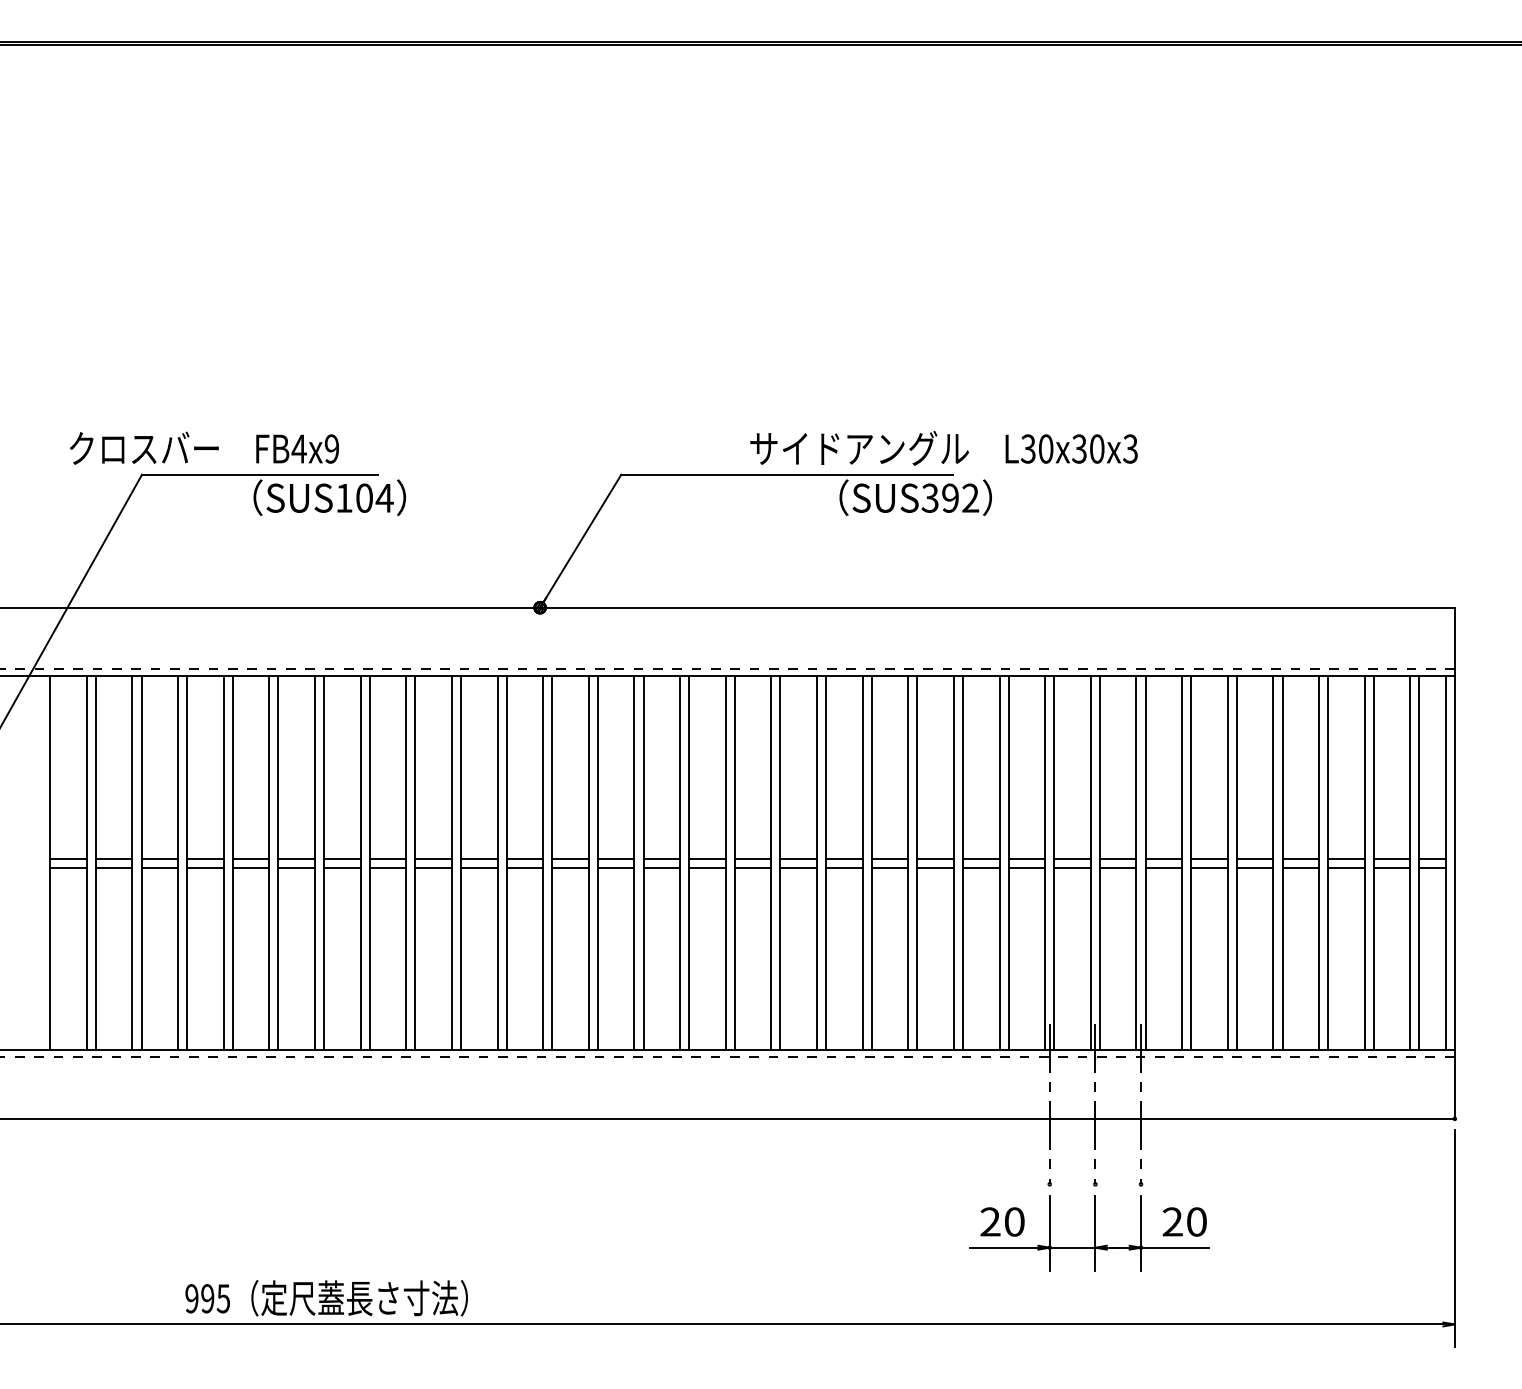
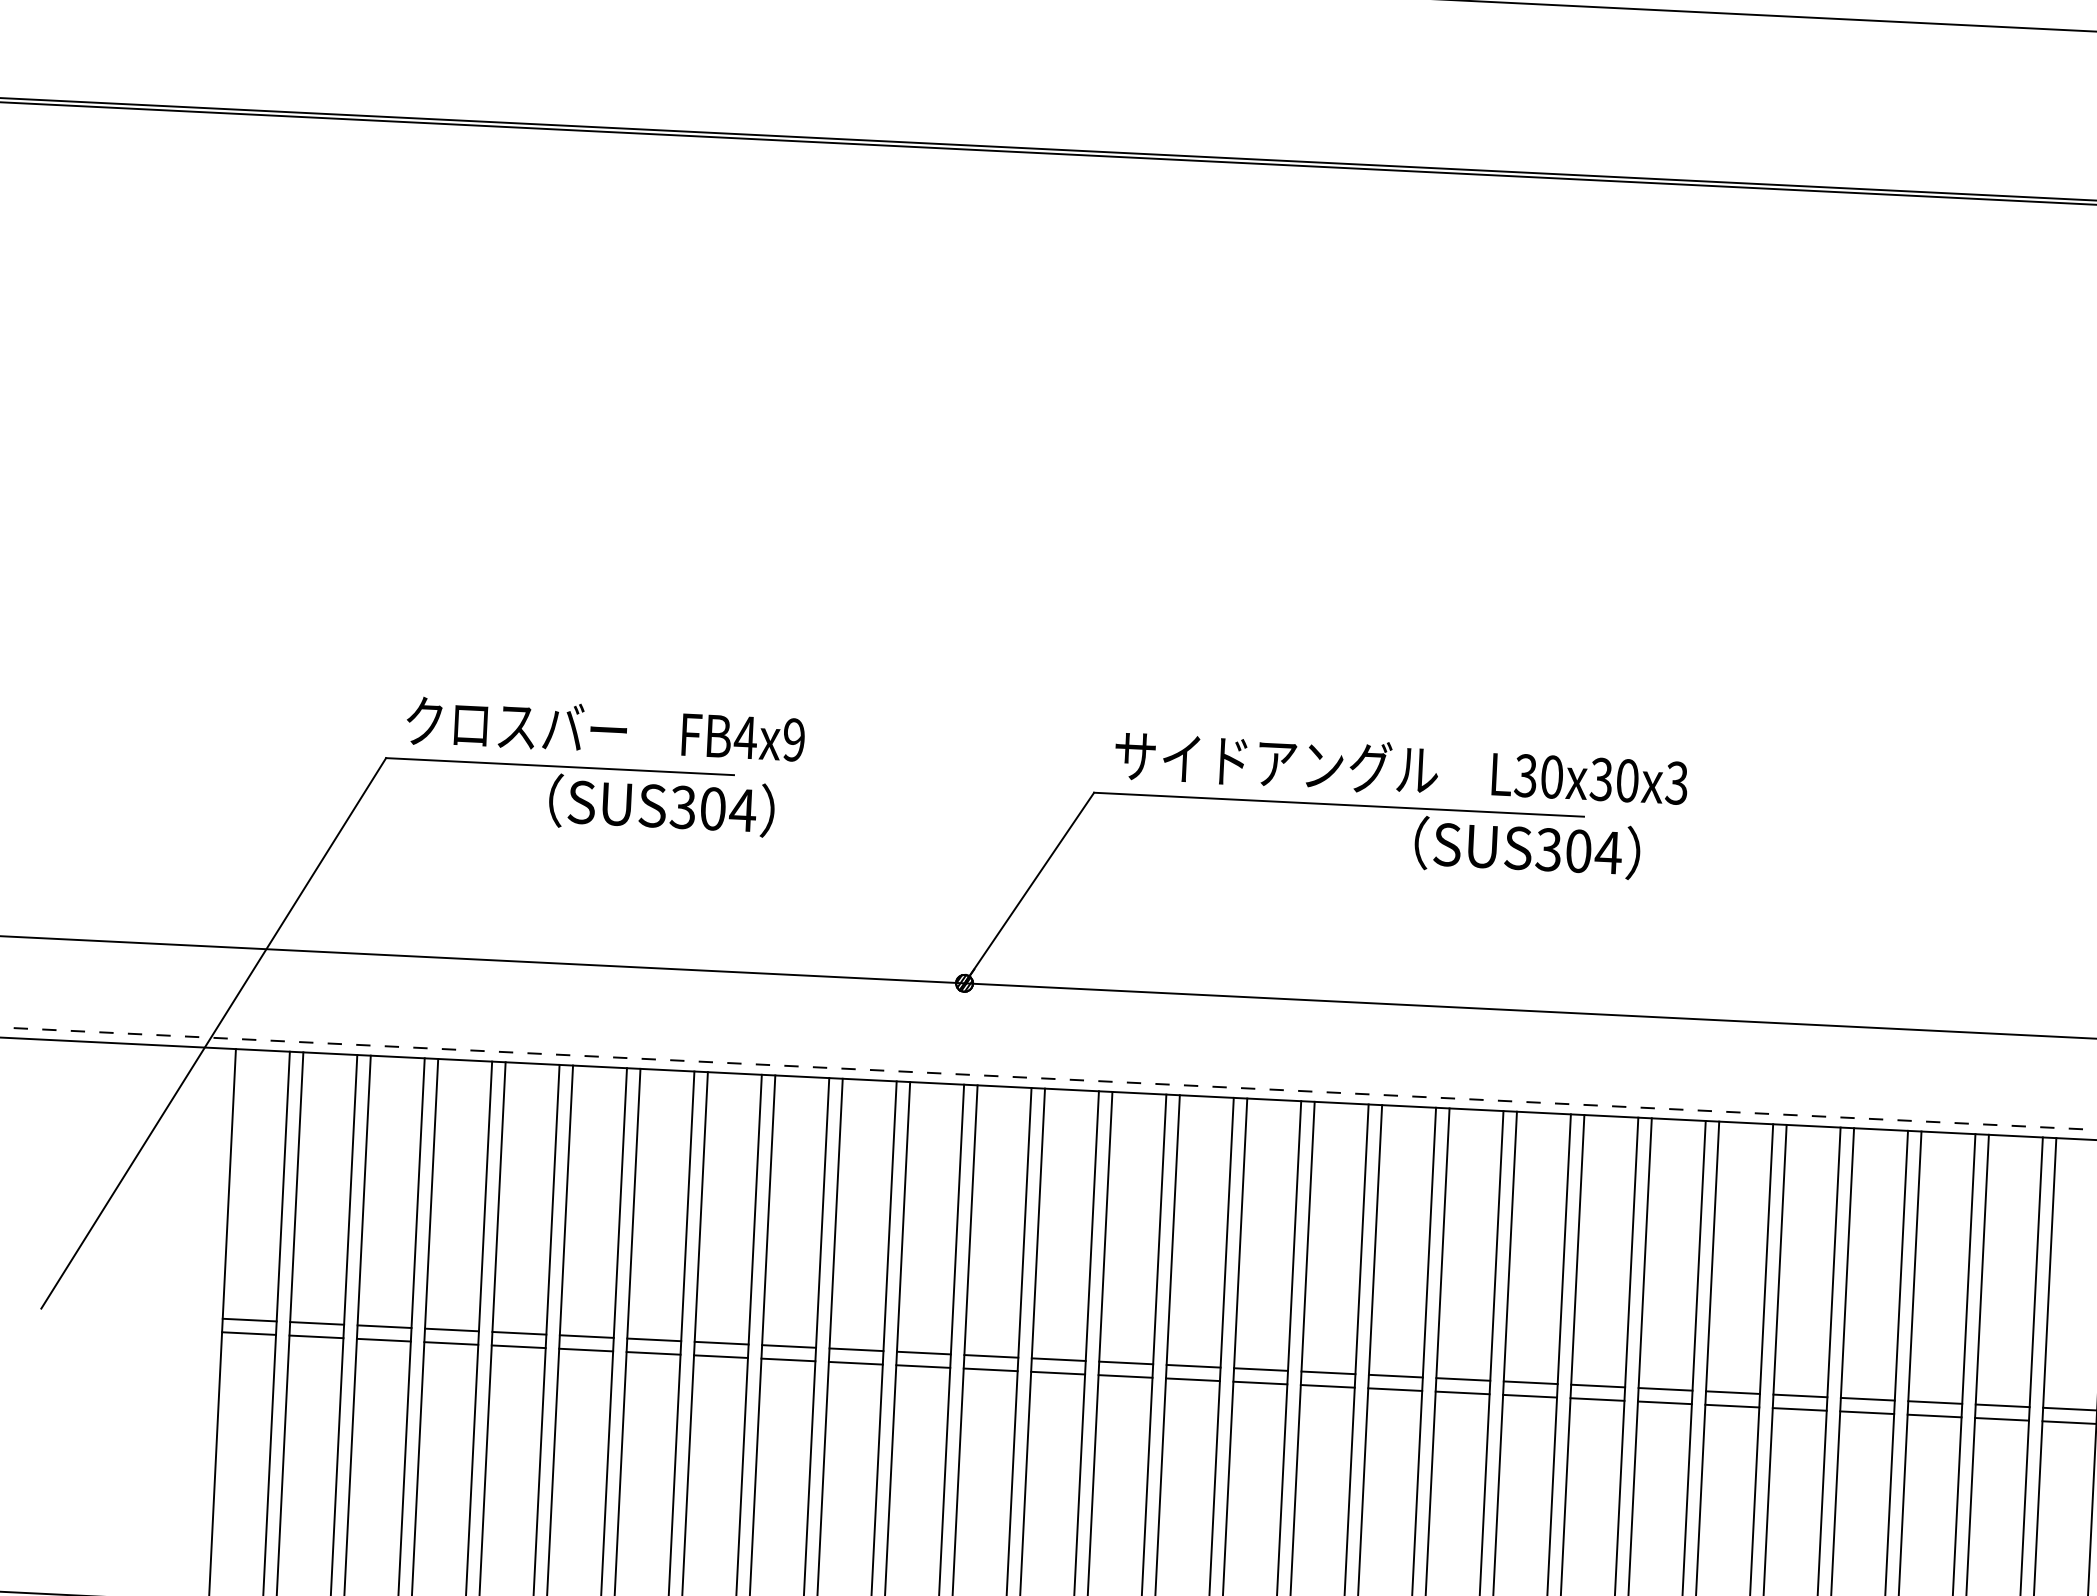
text: (204, 447) -> (605, 728), moved
text: (943, 447) -> (1400, 767), moved
text: (343, 497) -> (682, 806), SUS104 -> SUS304
text: (960, 497) -> (1593, 850), SUS392 -> SUS304

